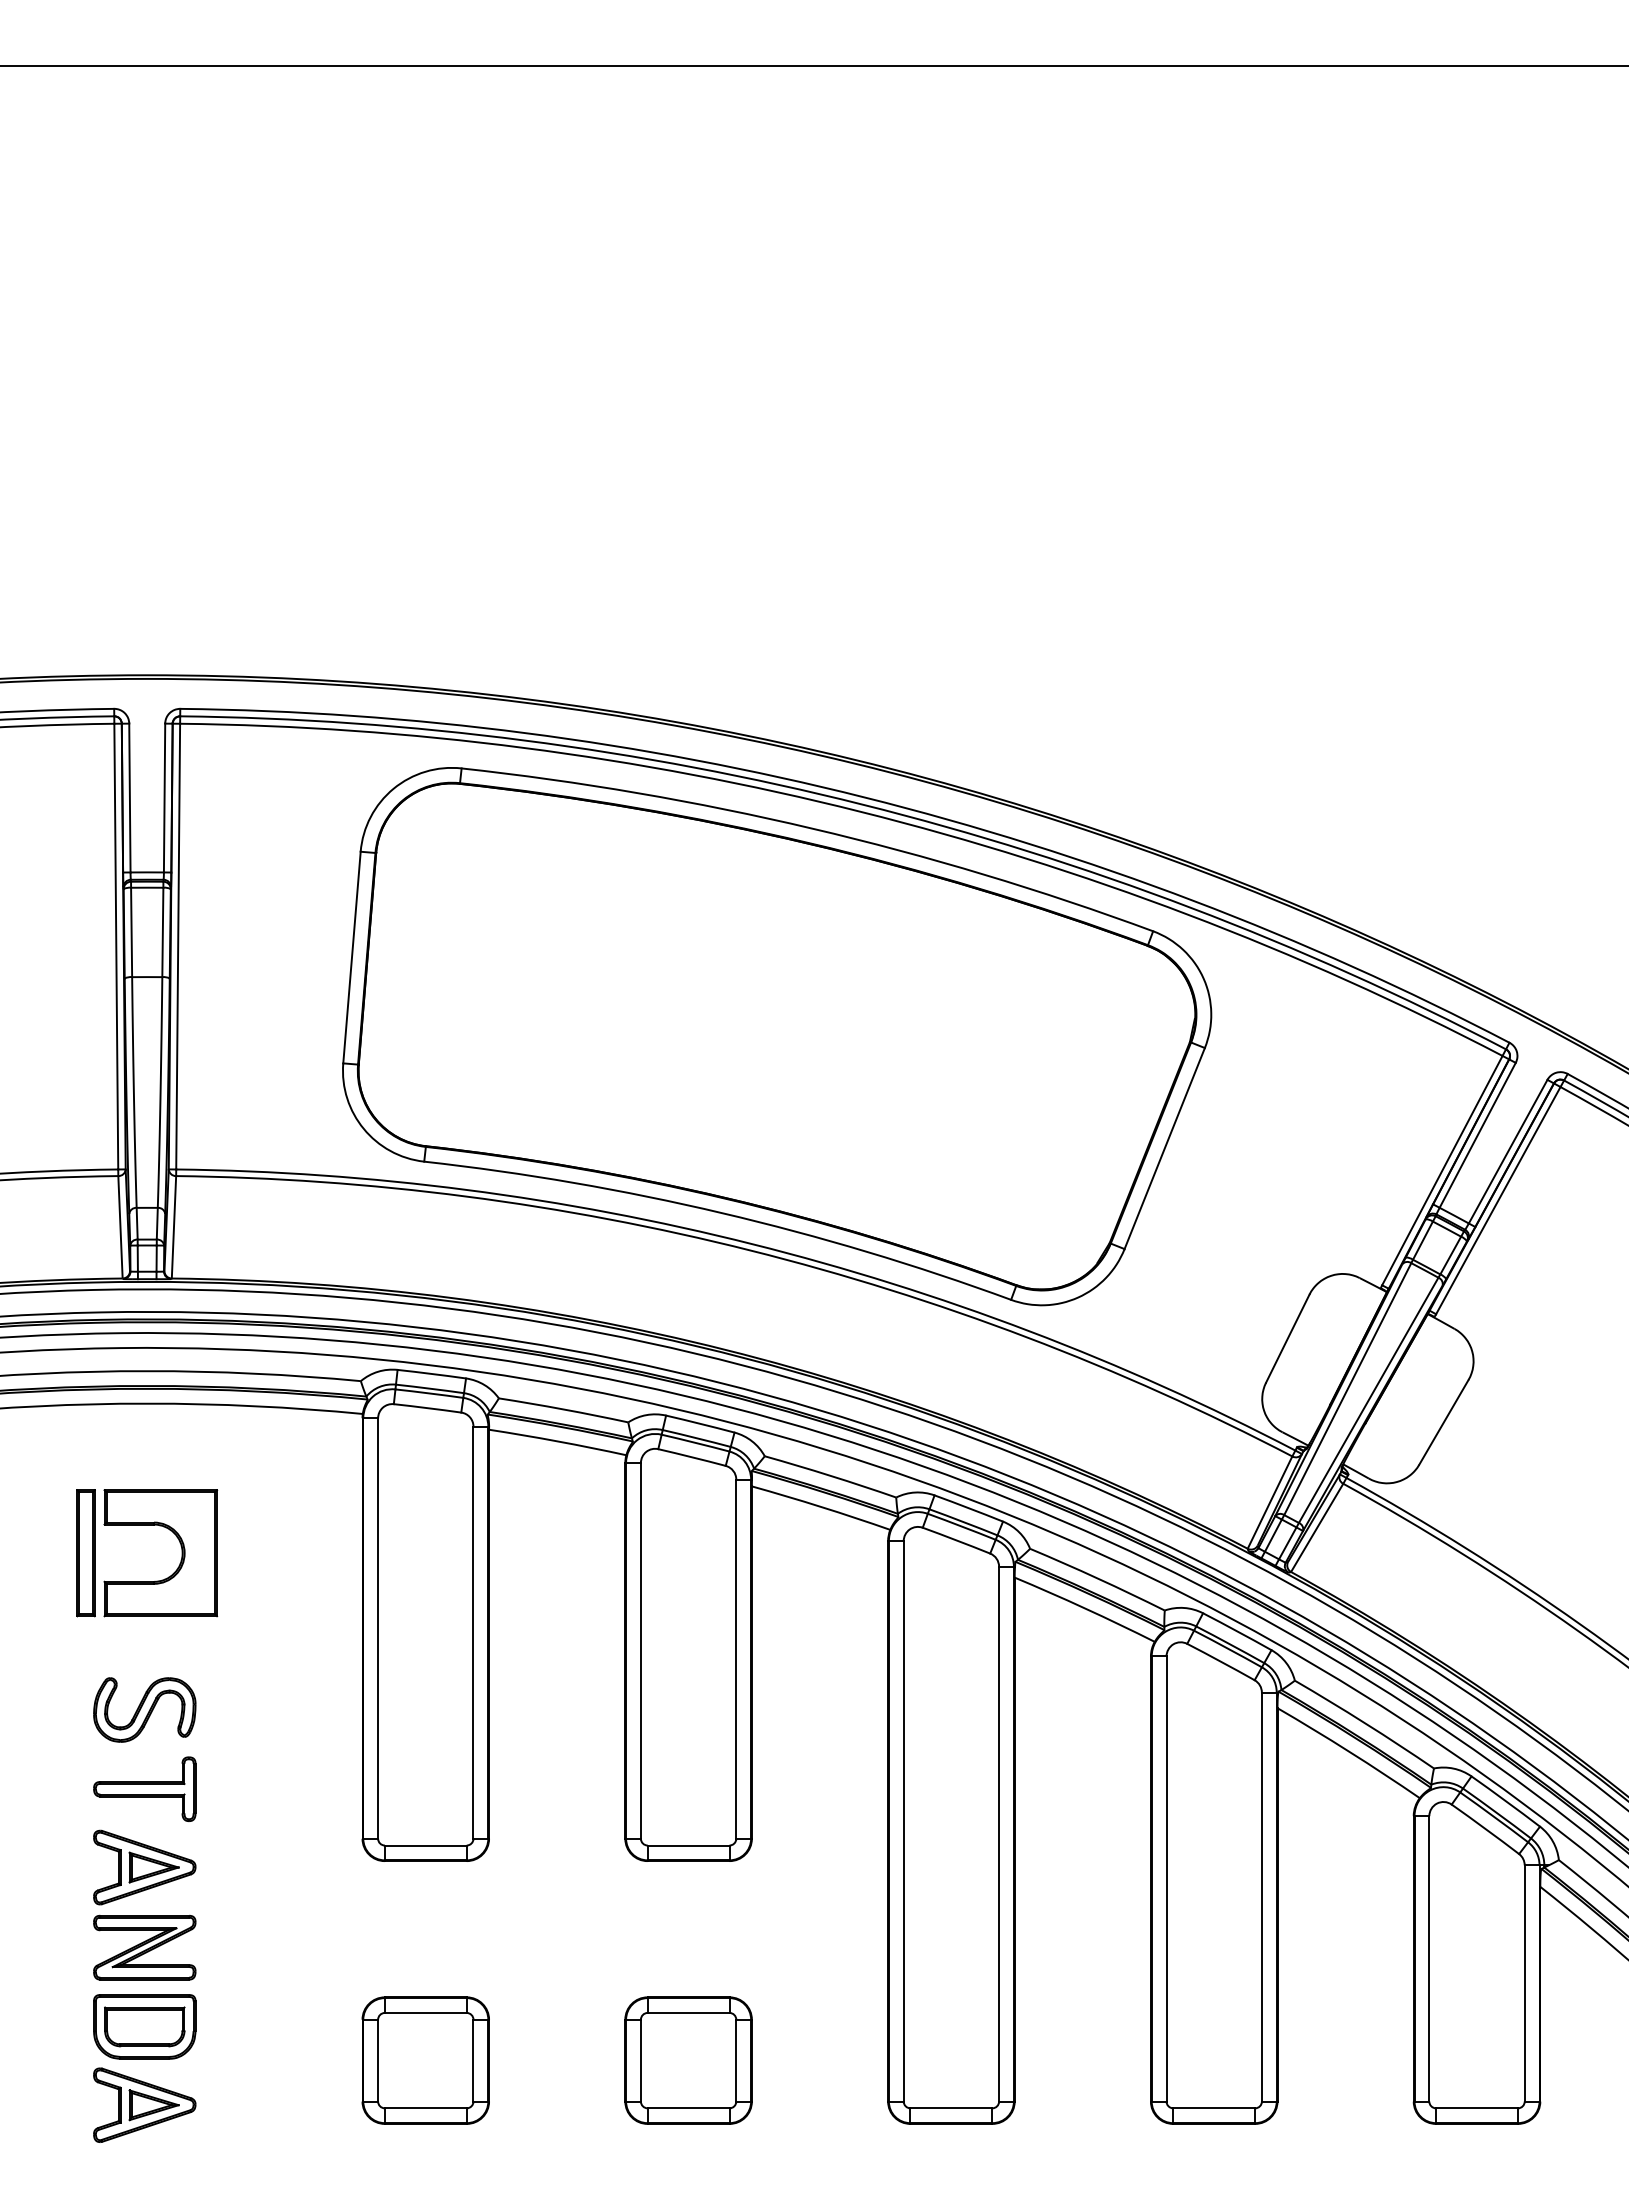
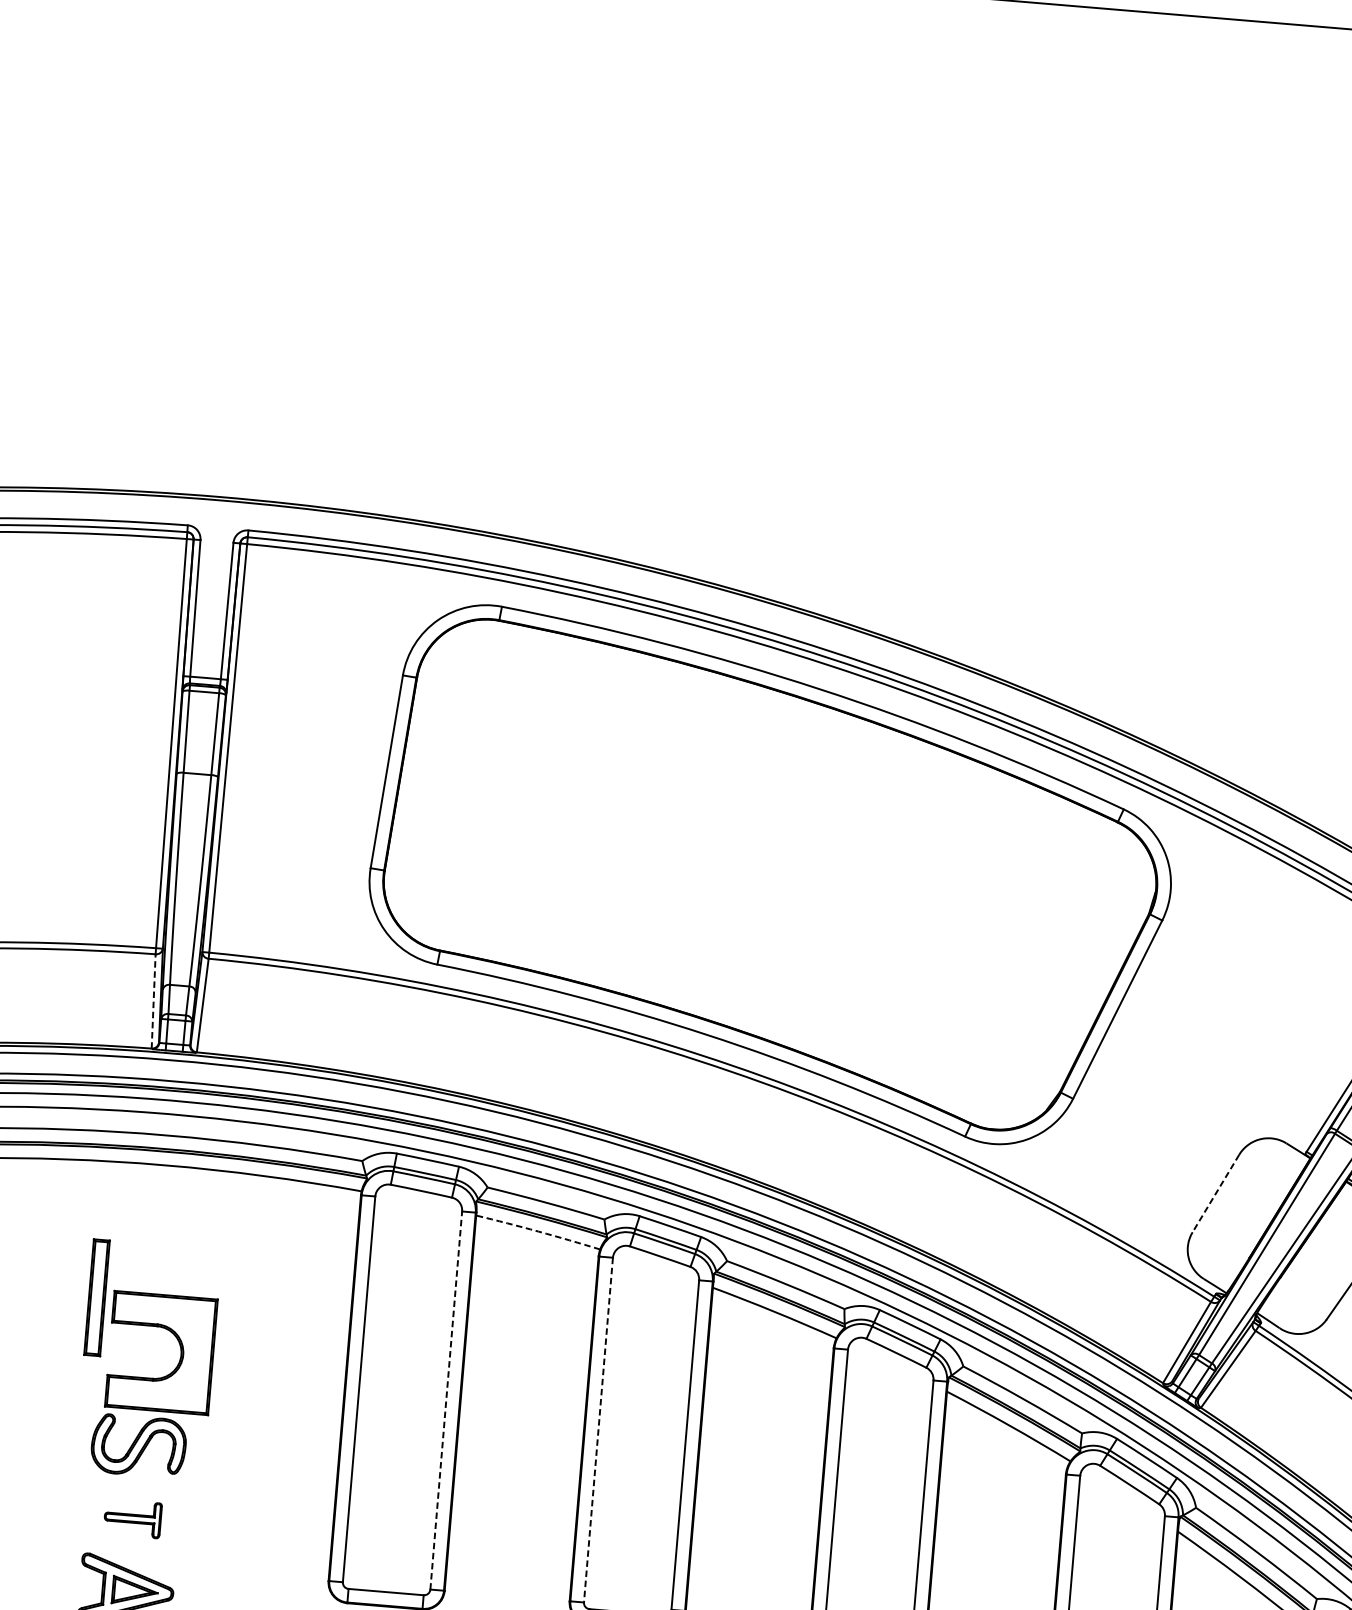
line: (120, 1228) -> (153, 1002), solid -> dashed
line: (1287, 1339) -> (1215, 1194), solid -> dashed
arc: (557, 1441) -> (538, 1231), solid -> dashed
part: (181, 1553) -> (180, 1354), moved
line: (473, 1632) -> (446, 1400), solid -> dashed
line: (640, 1650) -> (598, 1429), solid -> dashed
part: (144, 1788) -> (132, 1518), size x0.6

